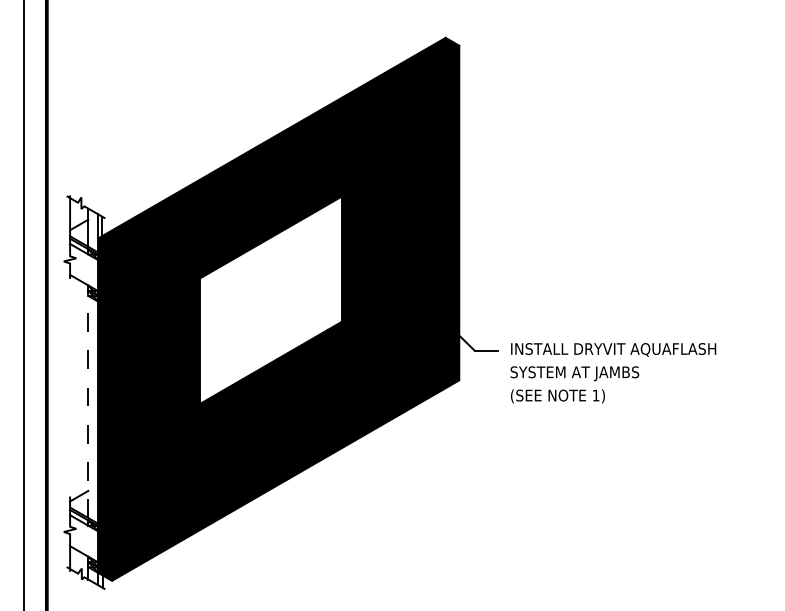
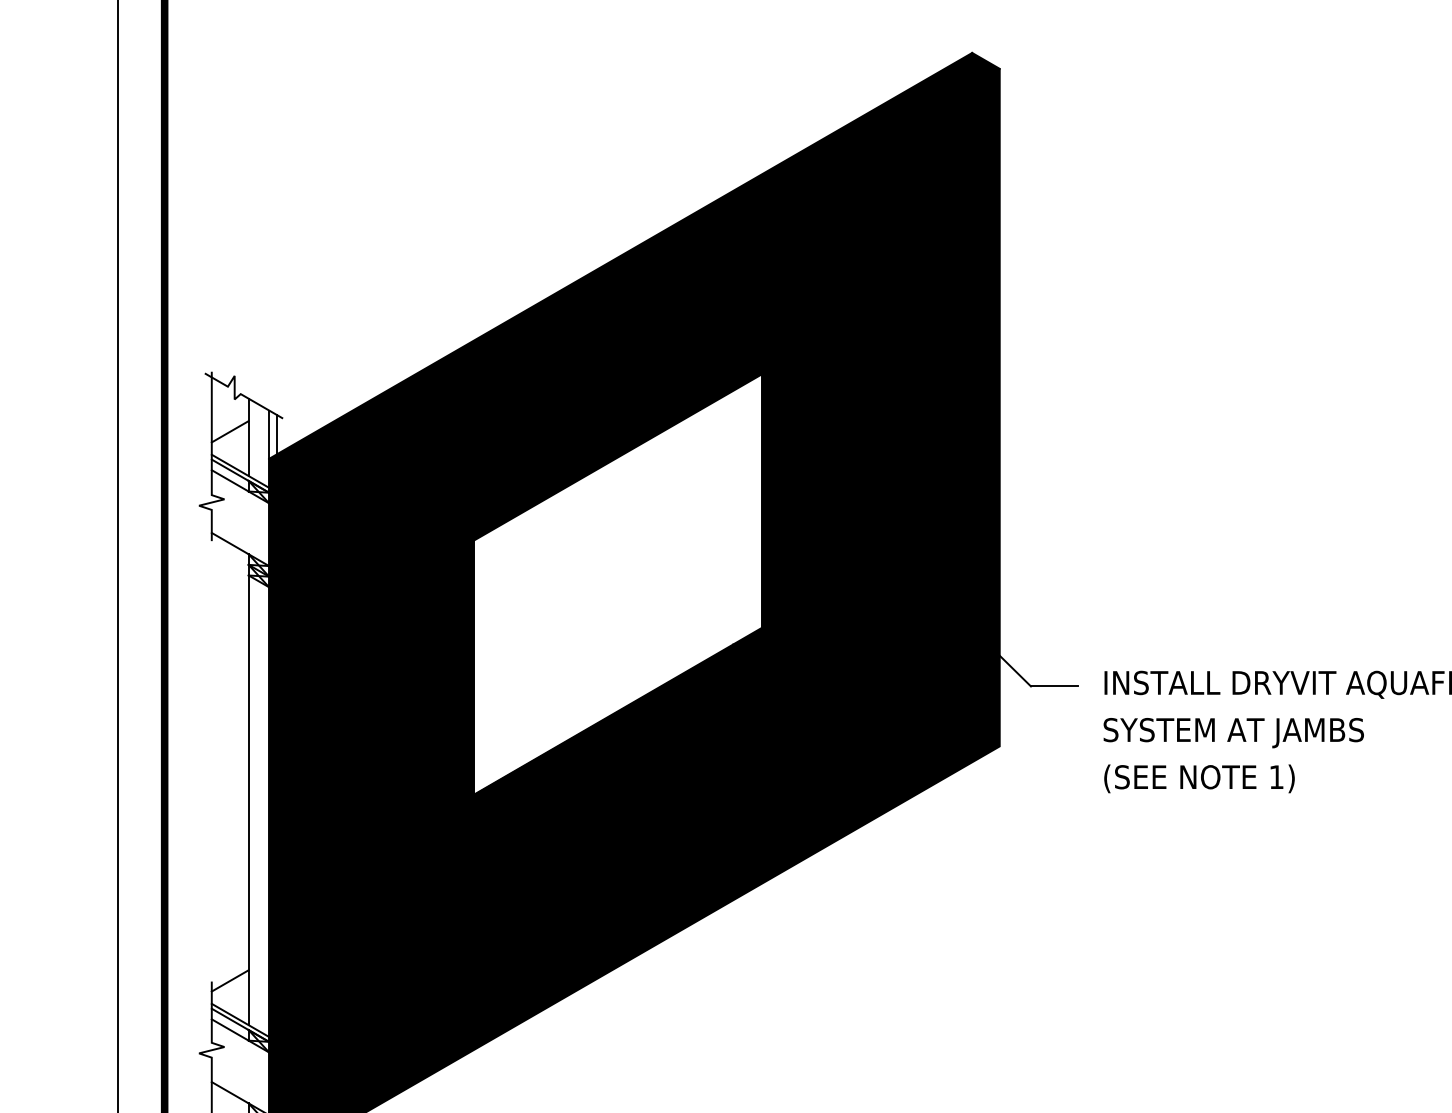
line: (88, 401) -> (249, 789), dashed -> solid

